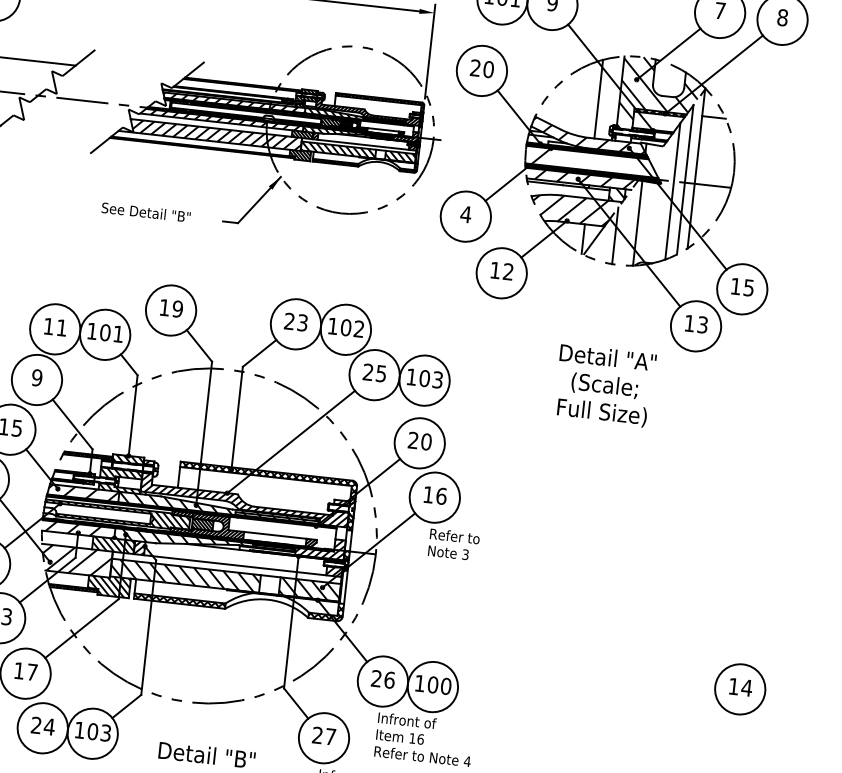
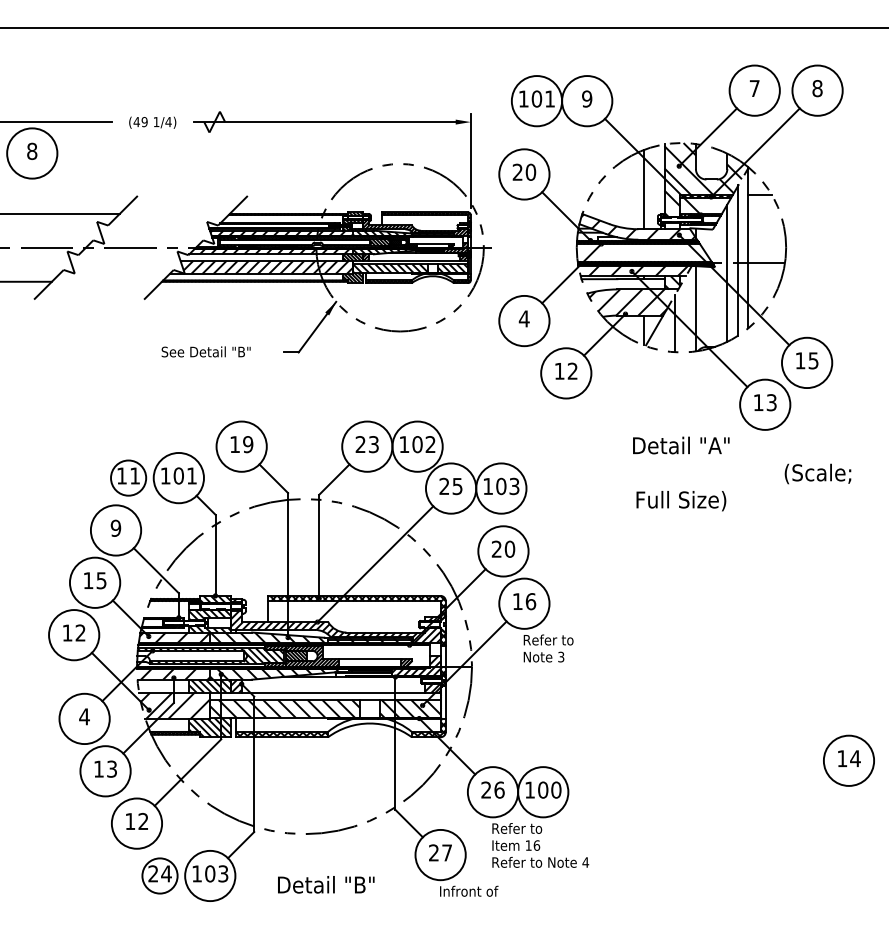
circle: (55, 328) -> (128, 477), size x0.7
text: (604, 385) -> (817, 473), moved
text: (32, 671) -> (143, 820), 17 -> 12
text: (407, 720) -> (521, 828), Infront of -> Refer to
circle: (42, 727) -> (159, 875), size x0.7

